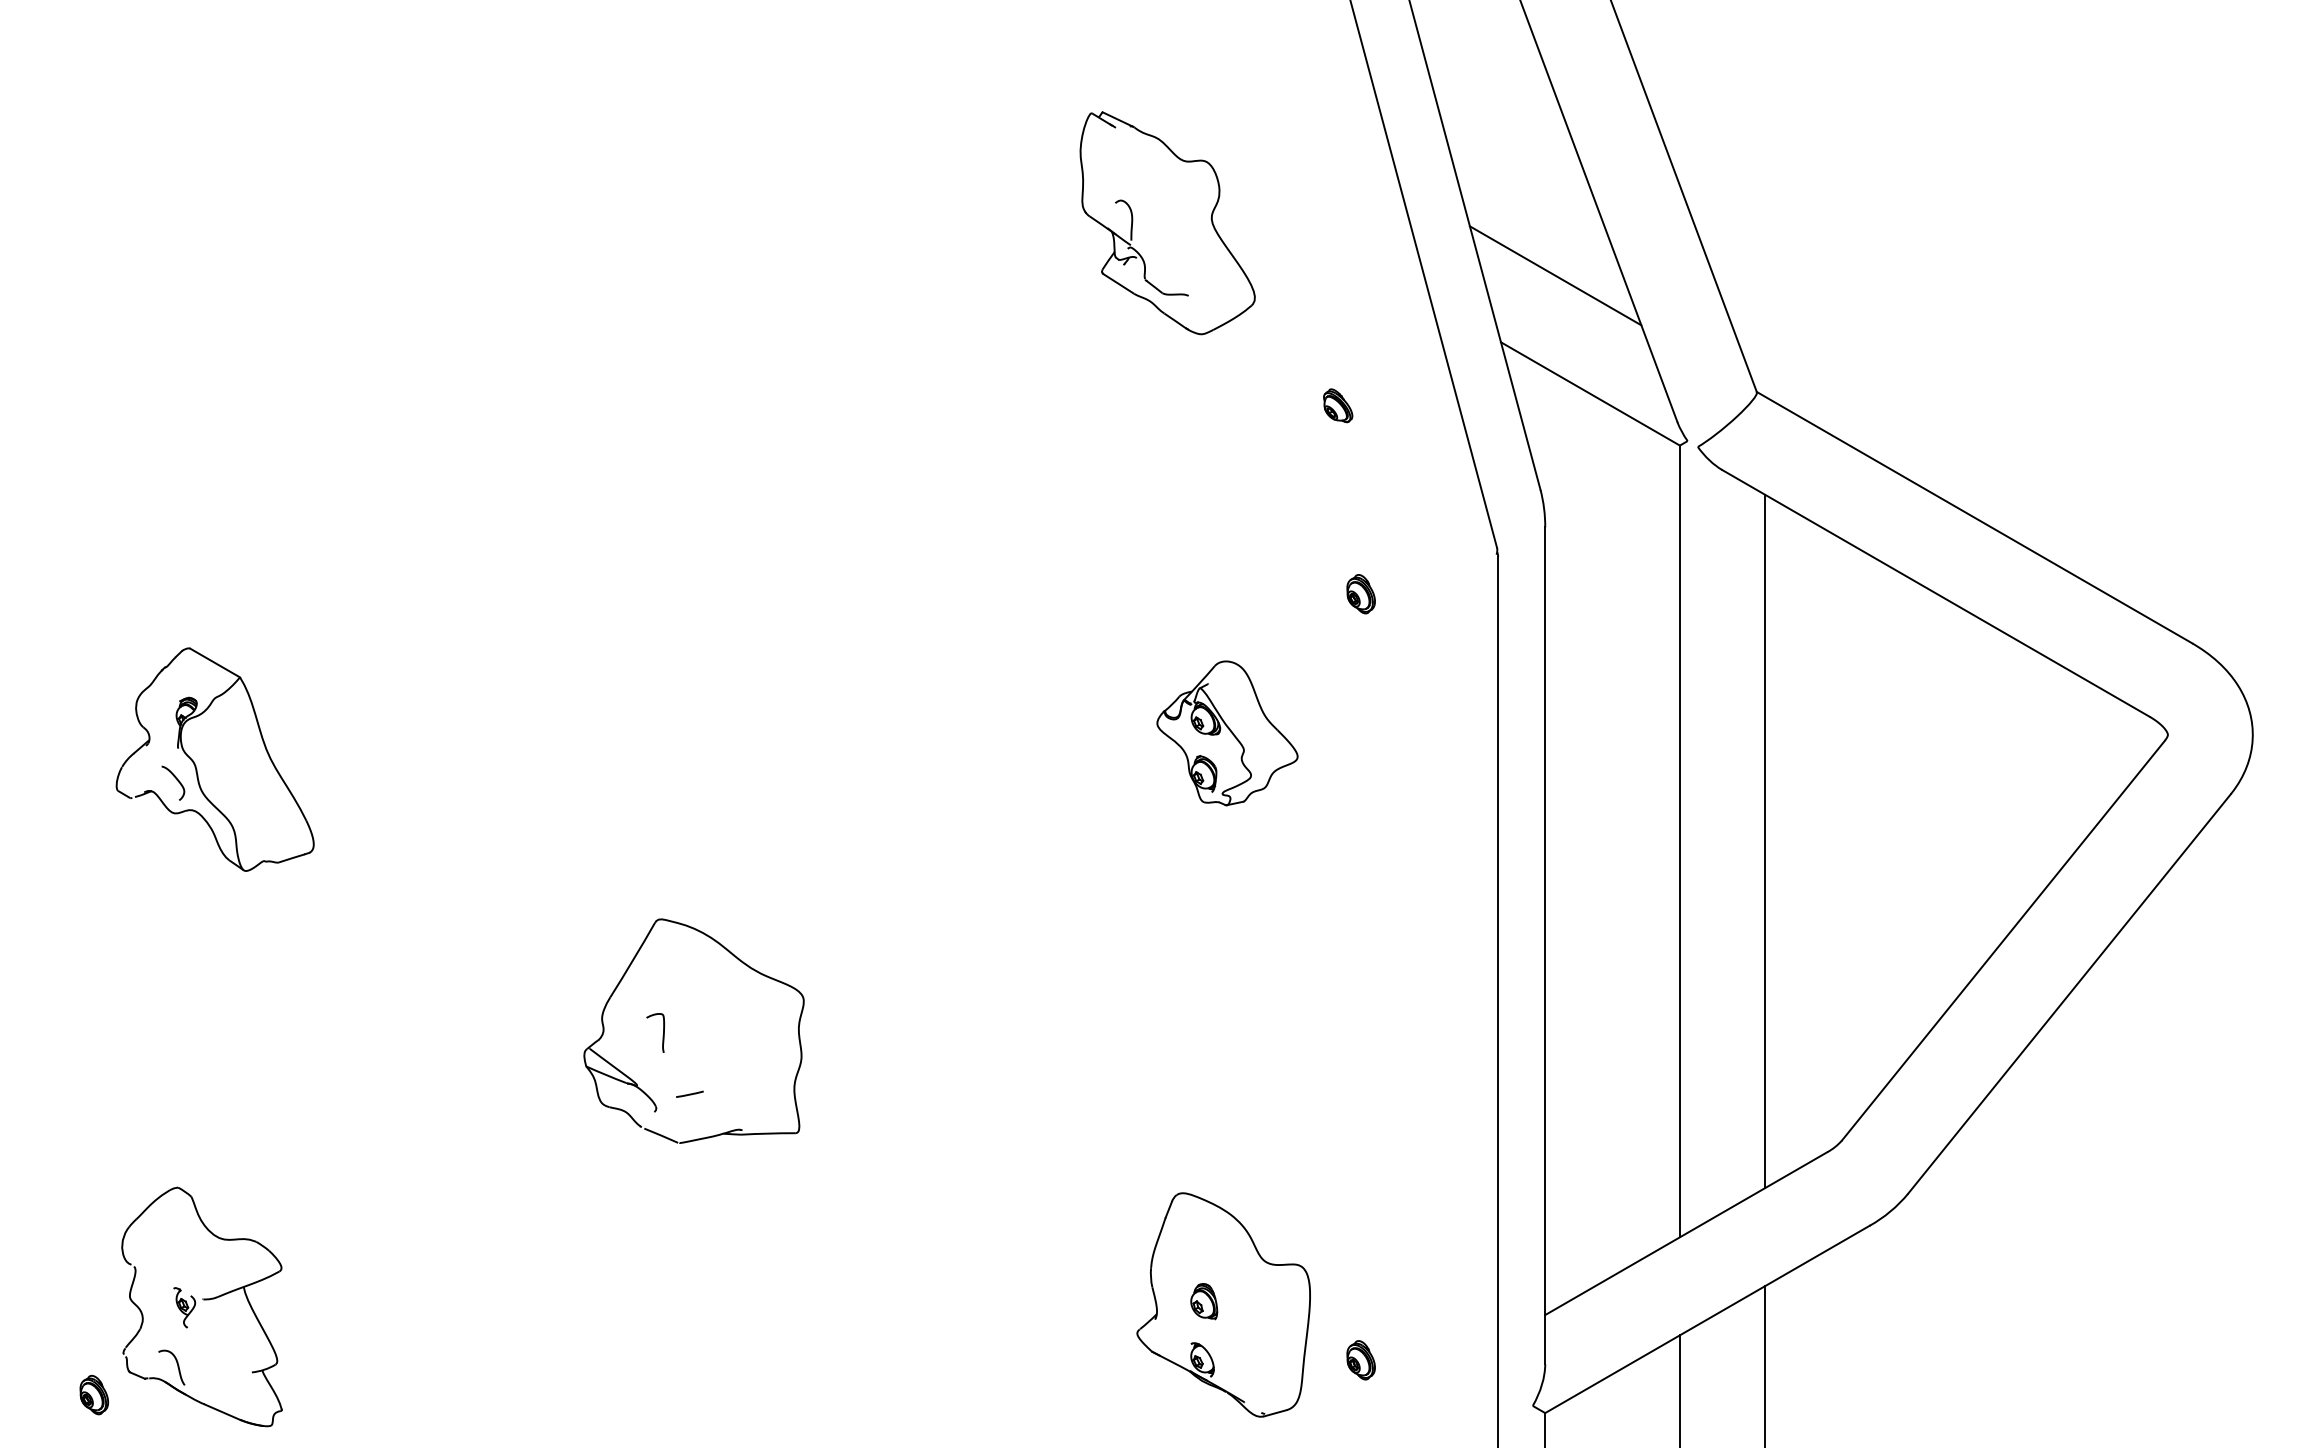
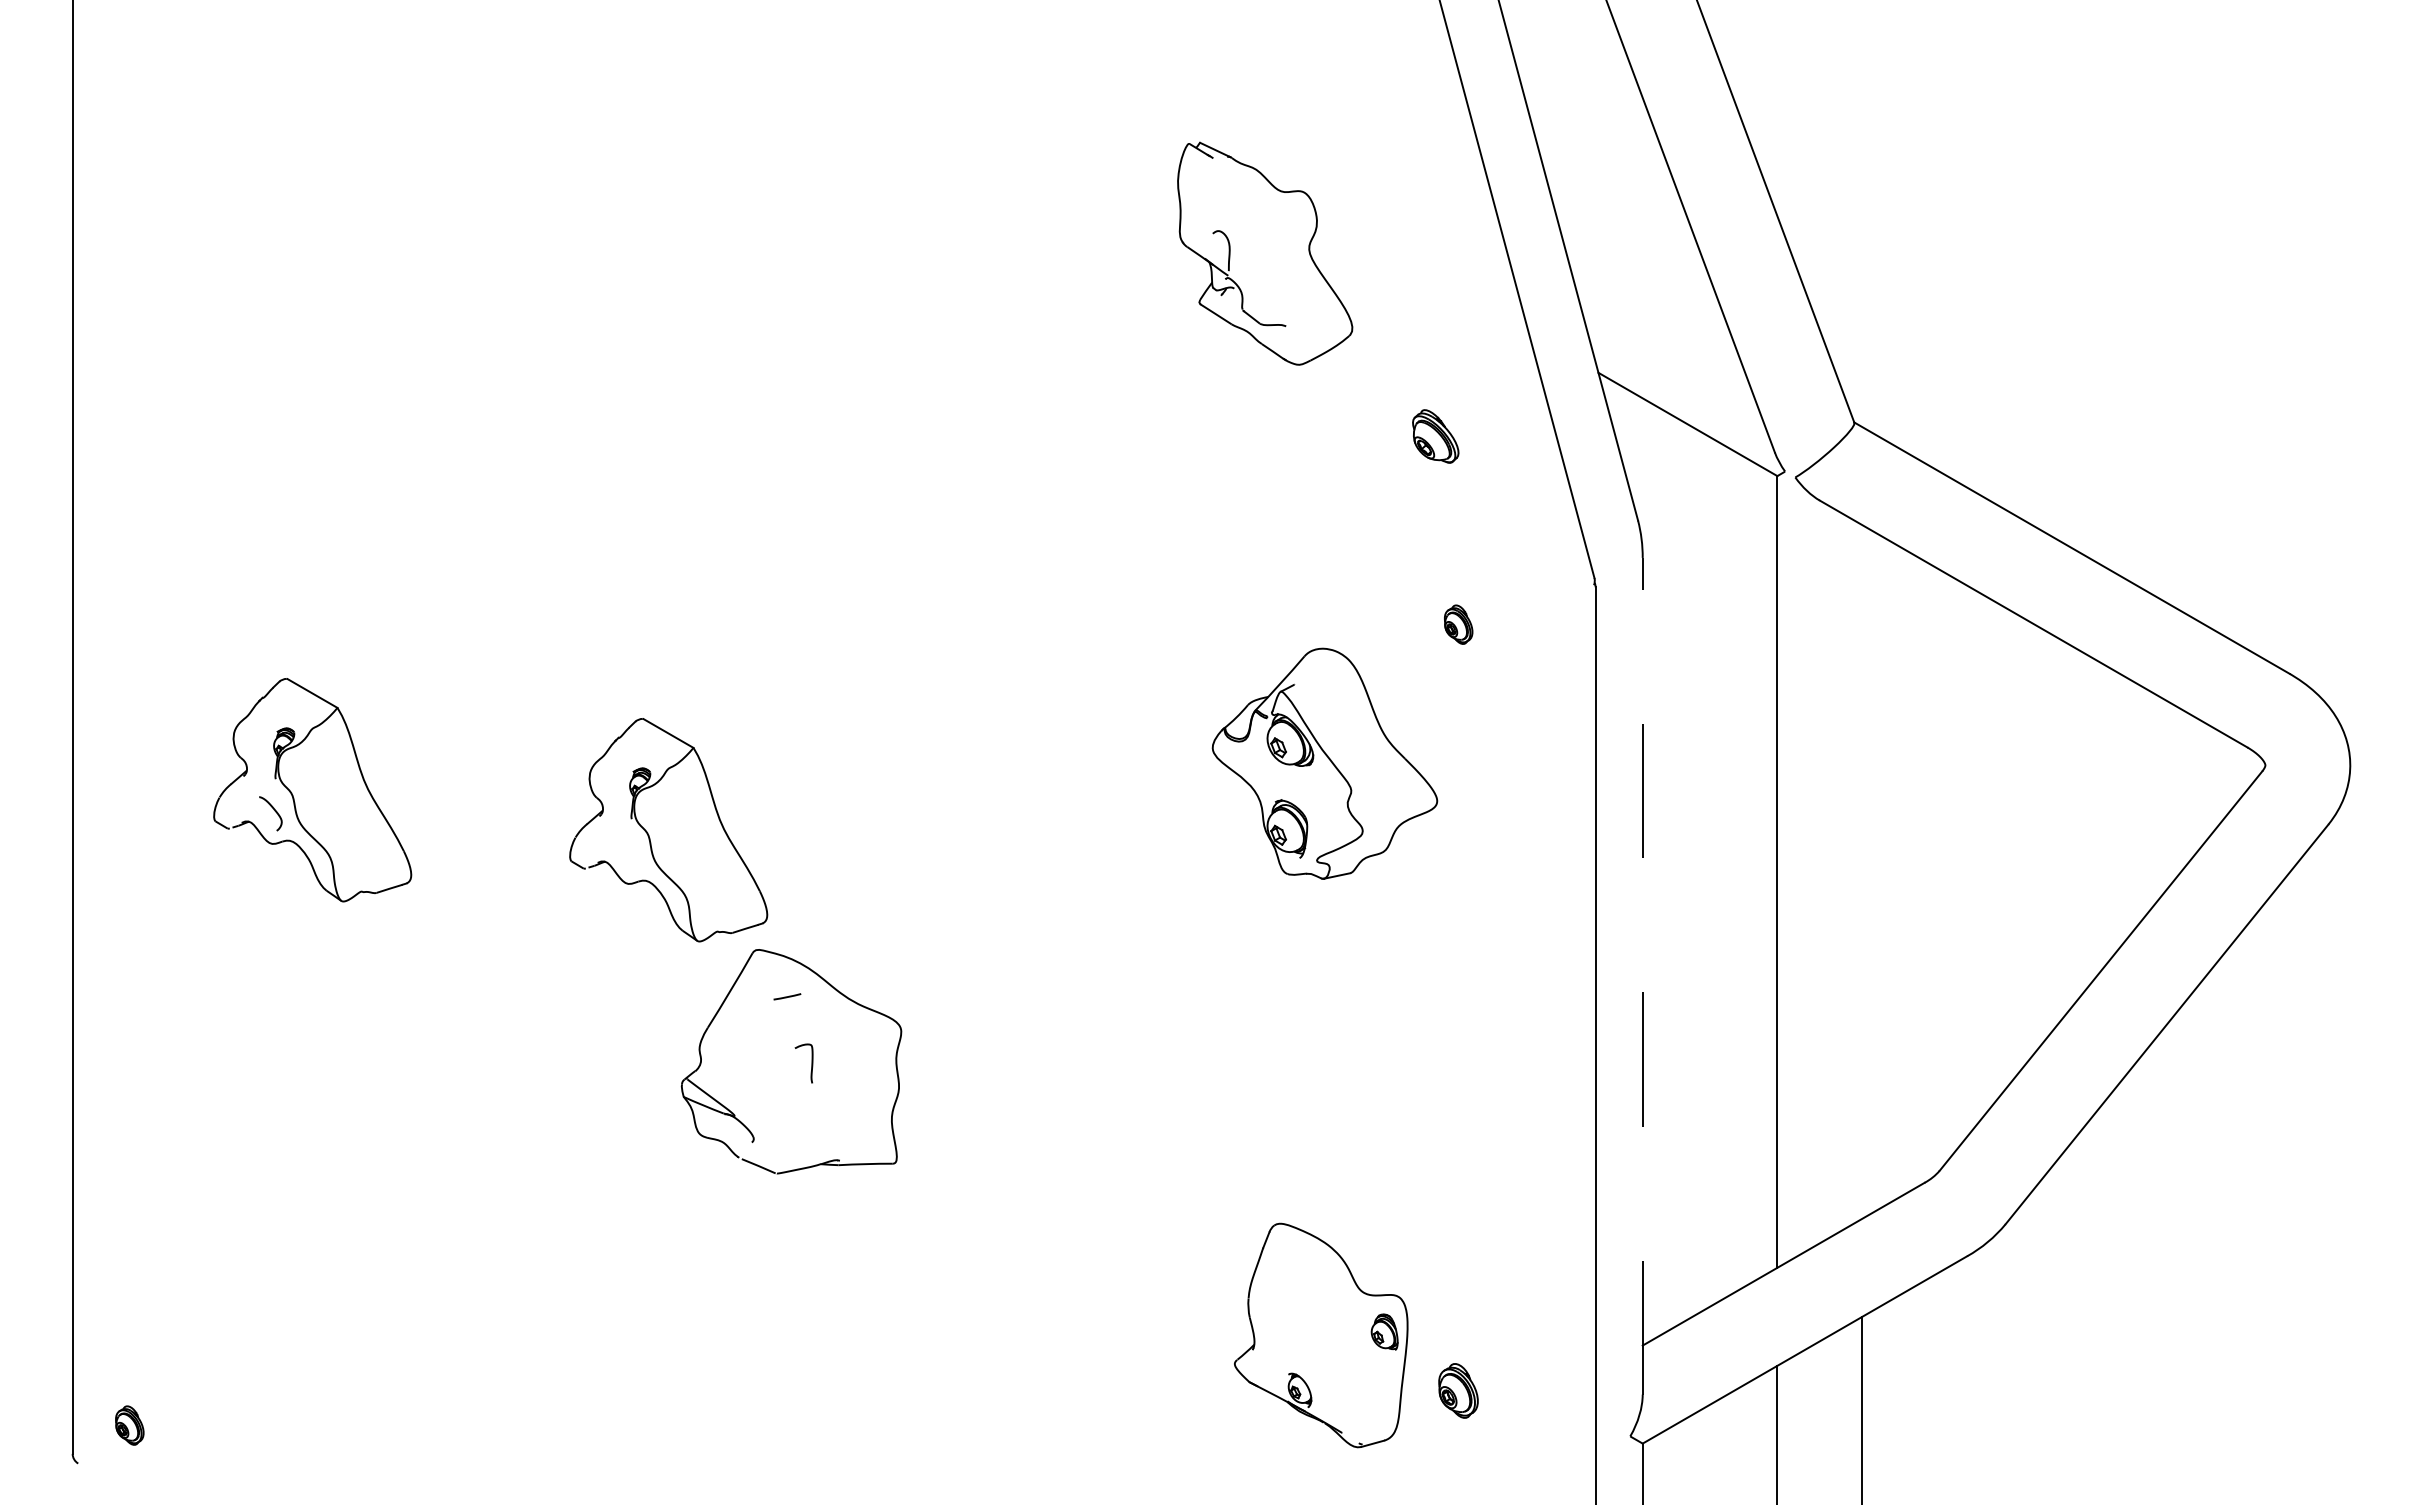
line: (1555, 274) -> (1652, 305), removed
part: (1338, 404) -> (1435, 435), size x1.6
part: (1227, 732) -> (1324, 763), size x1.6
part: (571, 799) -> (668, 830), added
line: (1765, 840) -> (1862, 871), removed
line: (1545, 944) -> (1642, 975), solid -> dashed
curve: (663, 1032) -> (811, 1063), moved
line: (690, 1093) -> (787, 996), moved
part: (1204, 1300) -> (1384, 1331), moved
part: (196, 1304) -> (293, 1335), removed
part: (1361, 1359) -> (1458, 1390), size x1.4
part: (94, 1394) -> (129, 1425), moved

